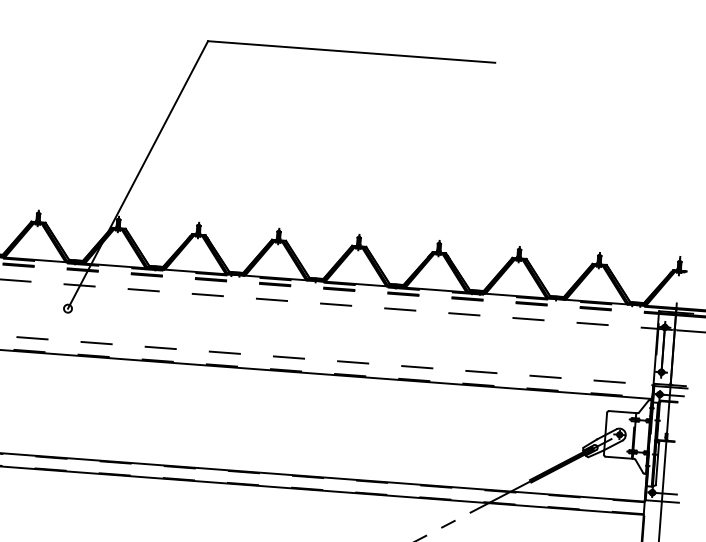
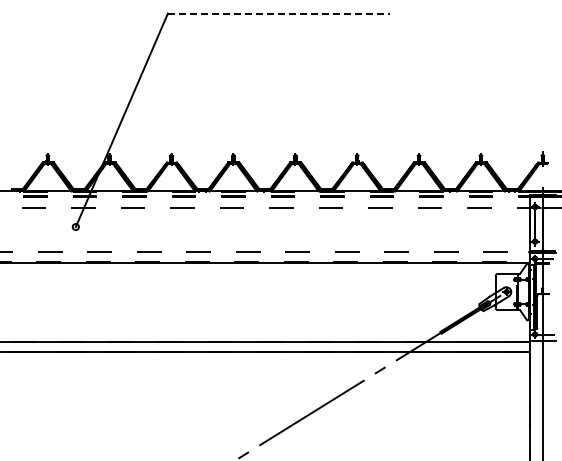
line: (351, 51) -> (278, 13), solid -> dashed

